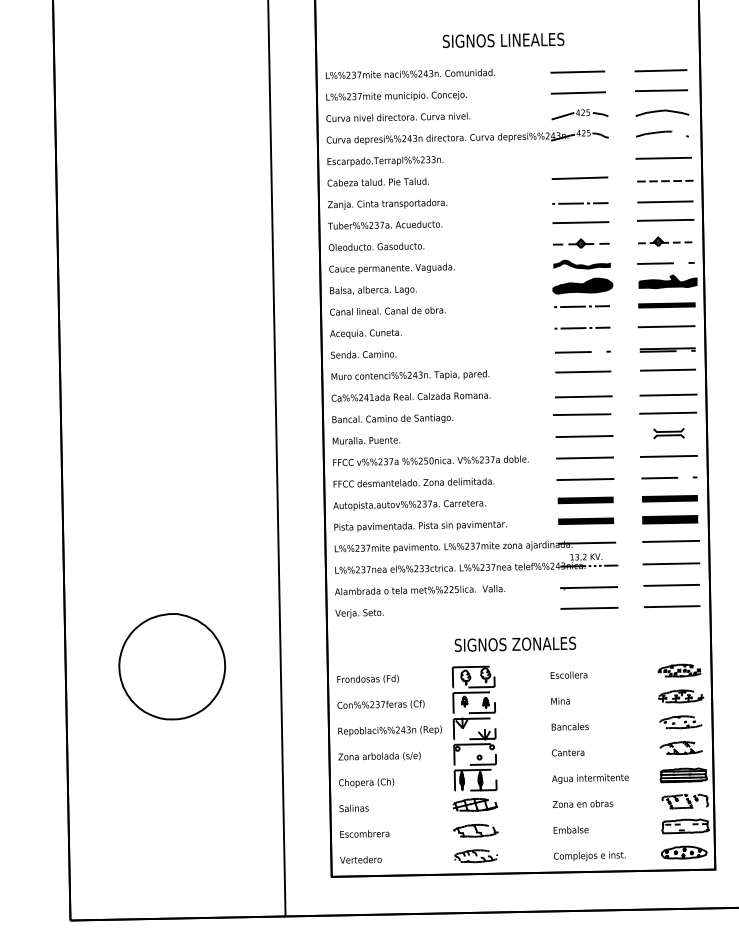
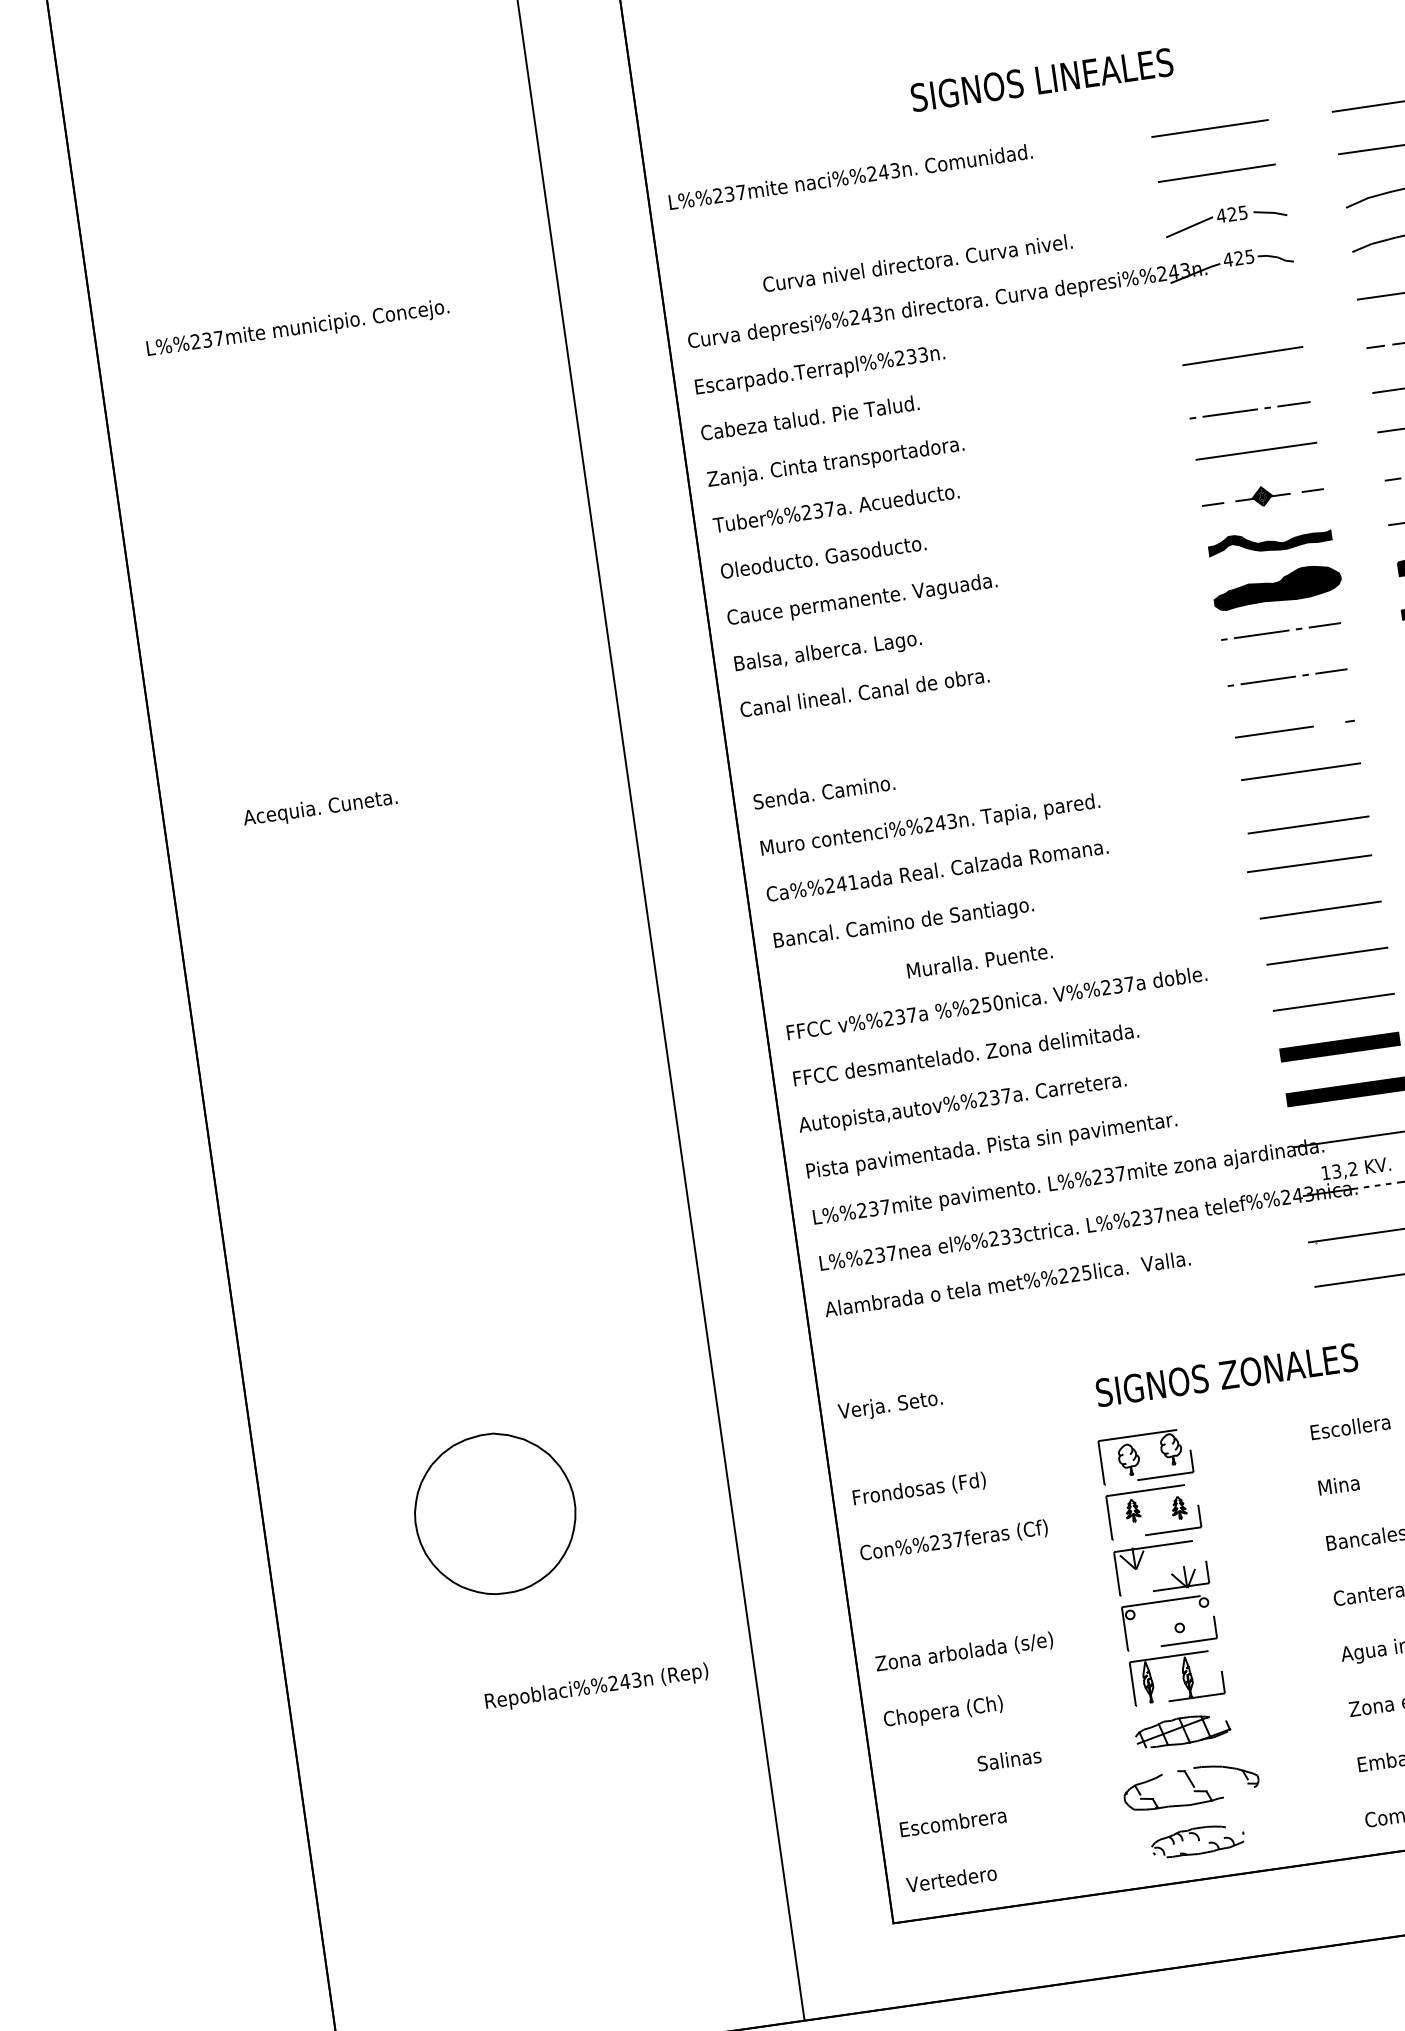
text: (396, 95) -> (297, 326), moved
text: (398, 117) -> (918, 263), moved
text: (365, 333) -> (319, 808), moved
text: (366, 440) -> (979, 960), moved
text: (359, 613) -> (890, 1405), moved
part: (172, 666) -> (495, 1513), size x0.7
text: (389, 730) -> (595, 1686), moved
text: (353, 808) -> (1008, 1760), moved
part: (475, 830) -> (1190, 1785), size x1.4

